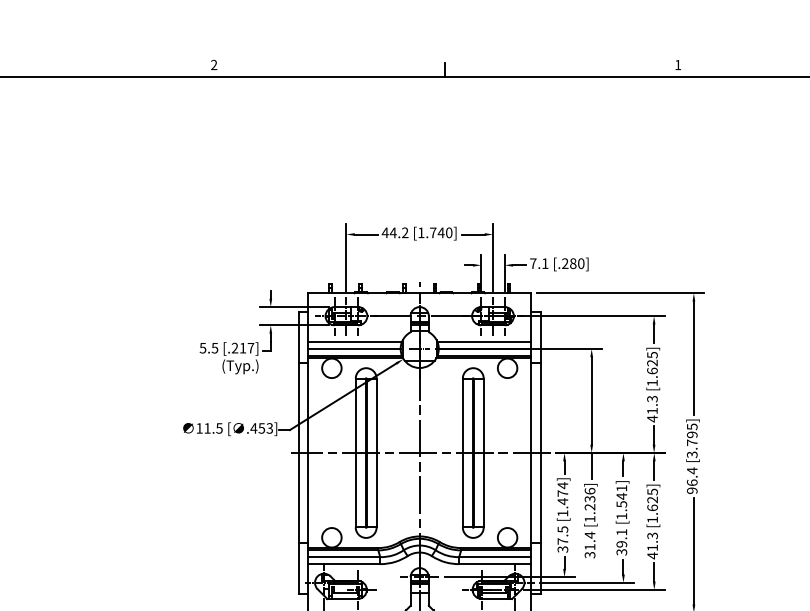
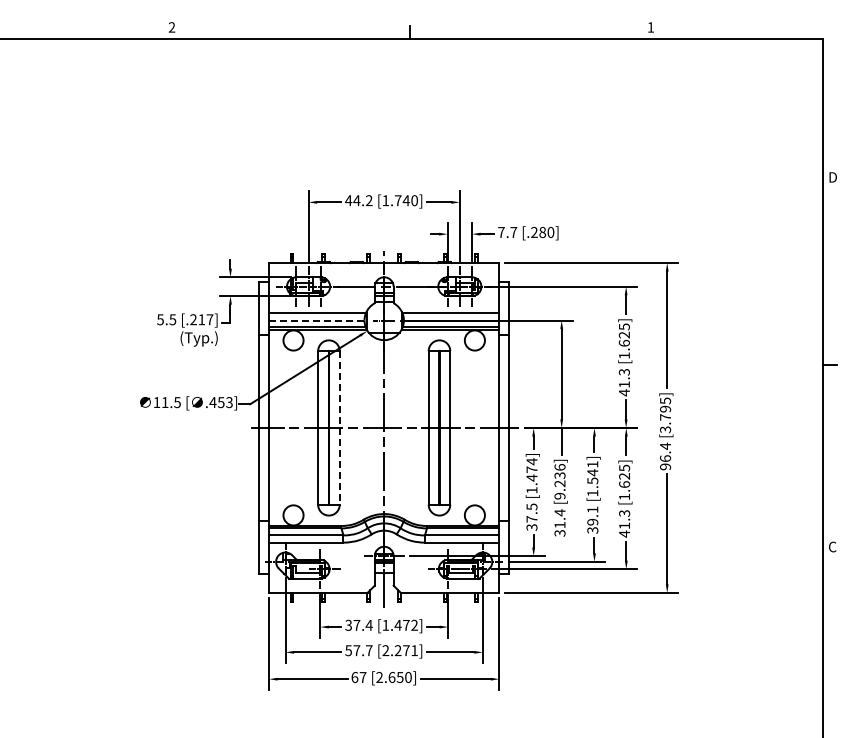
text: (544, 263) -> (513, 232), 7.1 -> 7.7
line: (354, 348) -> (316, 320), solid -> dashed
line: (376, 452) -> (339, 427), solid -> dashed
text: (589, 518) -> (559, 495), [1.236] -> [9.236]

